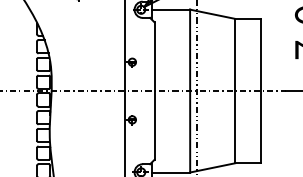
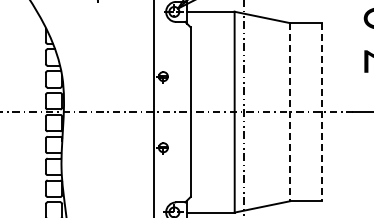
line: (235, 91) -> (290, 112), solid -> dashed
line: (260, 91) -> (321, 112), solid -> dashed

